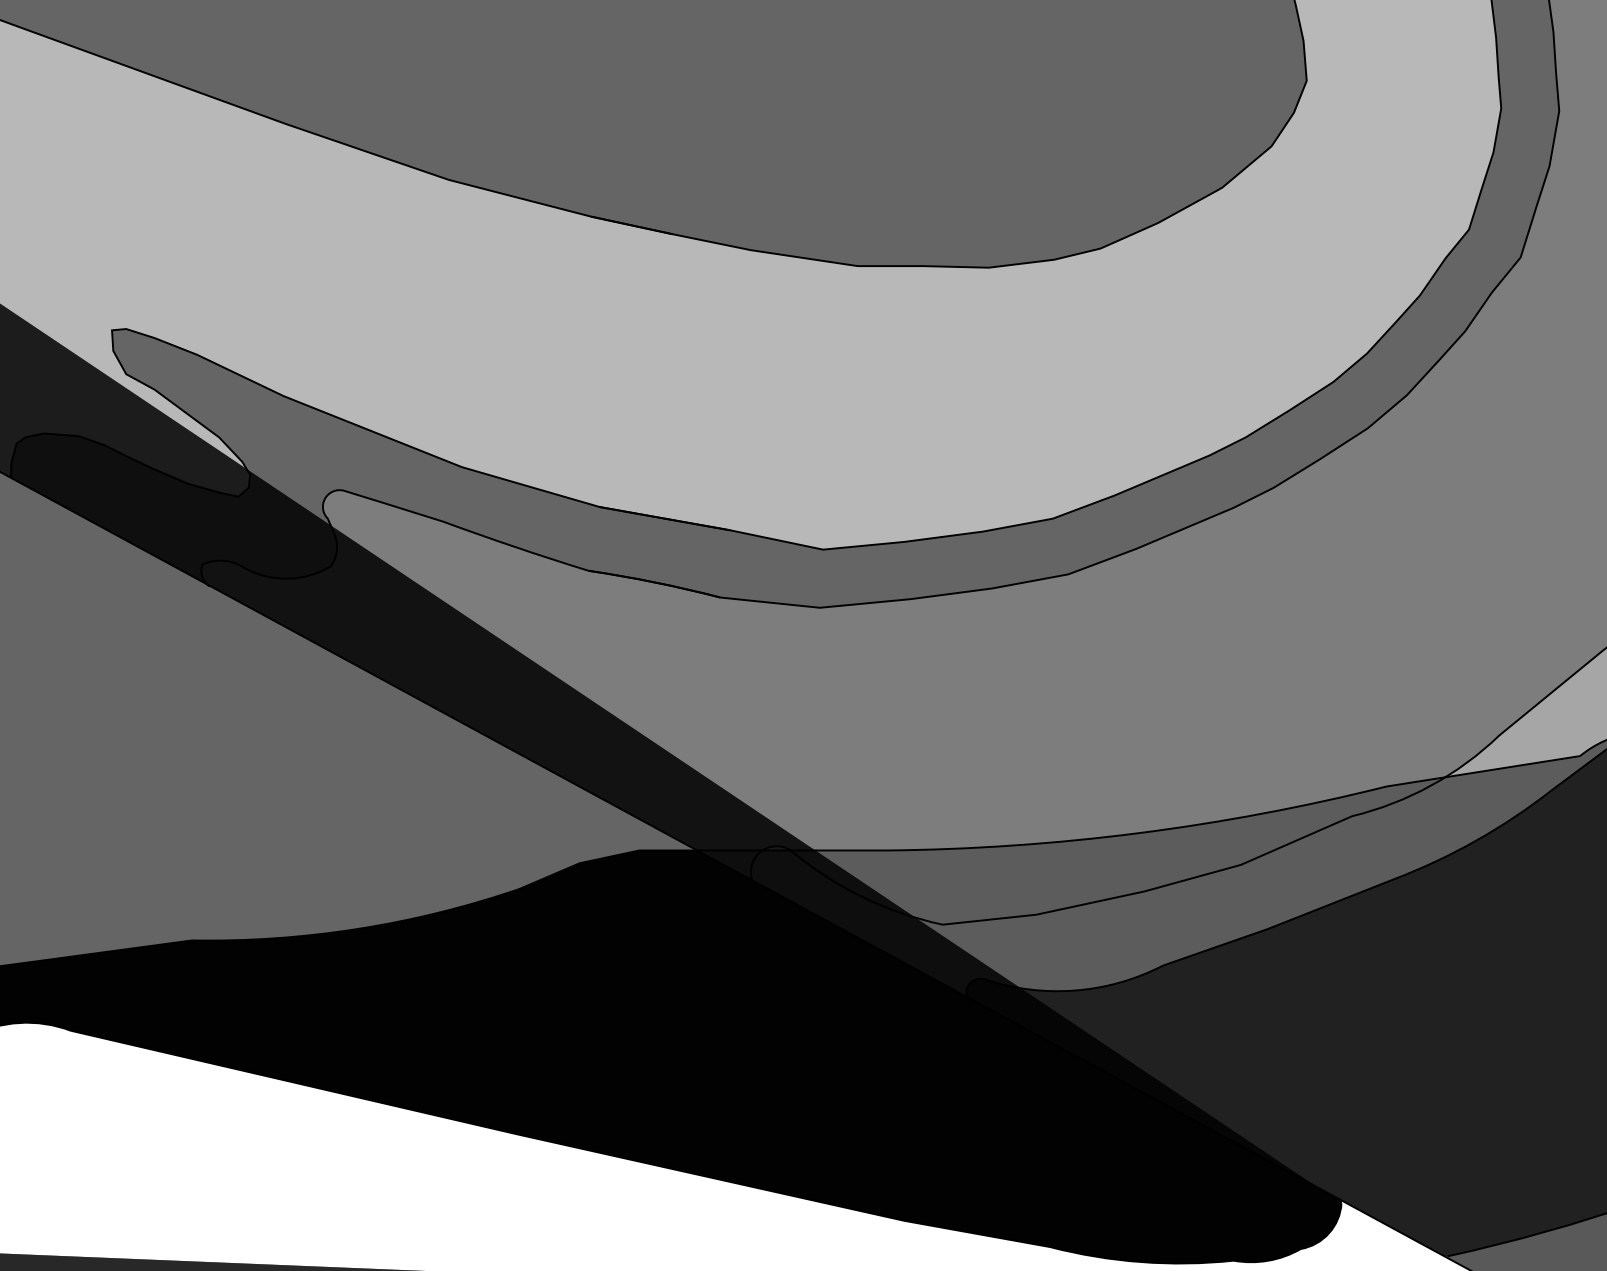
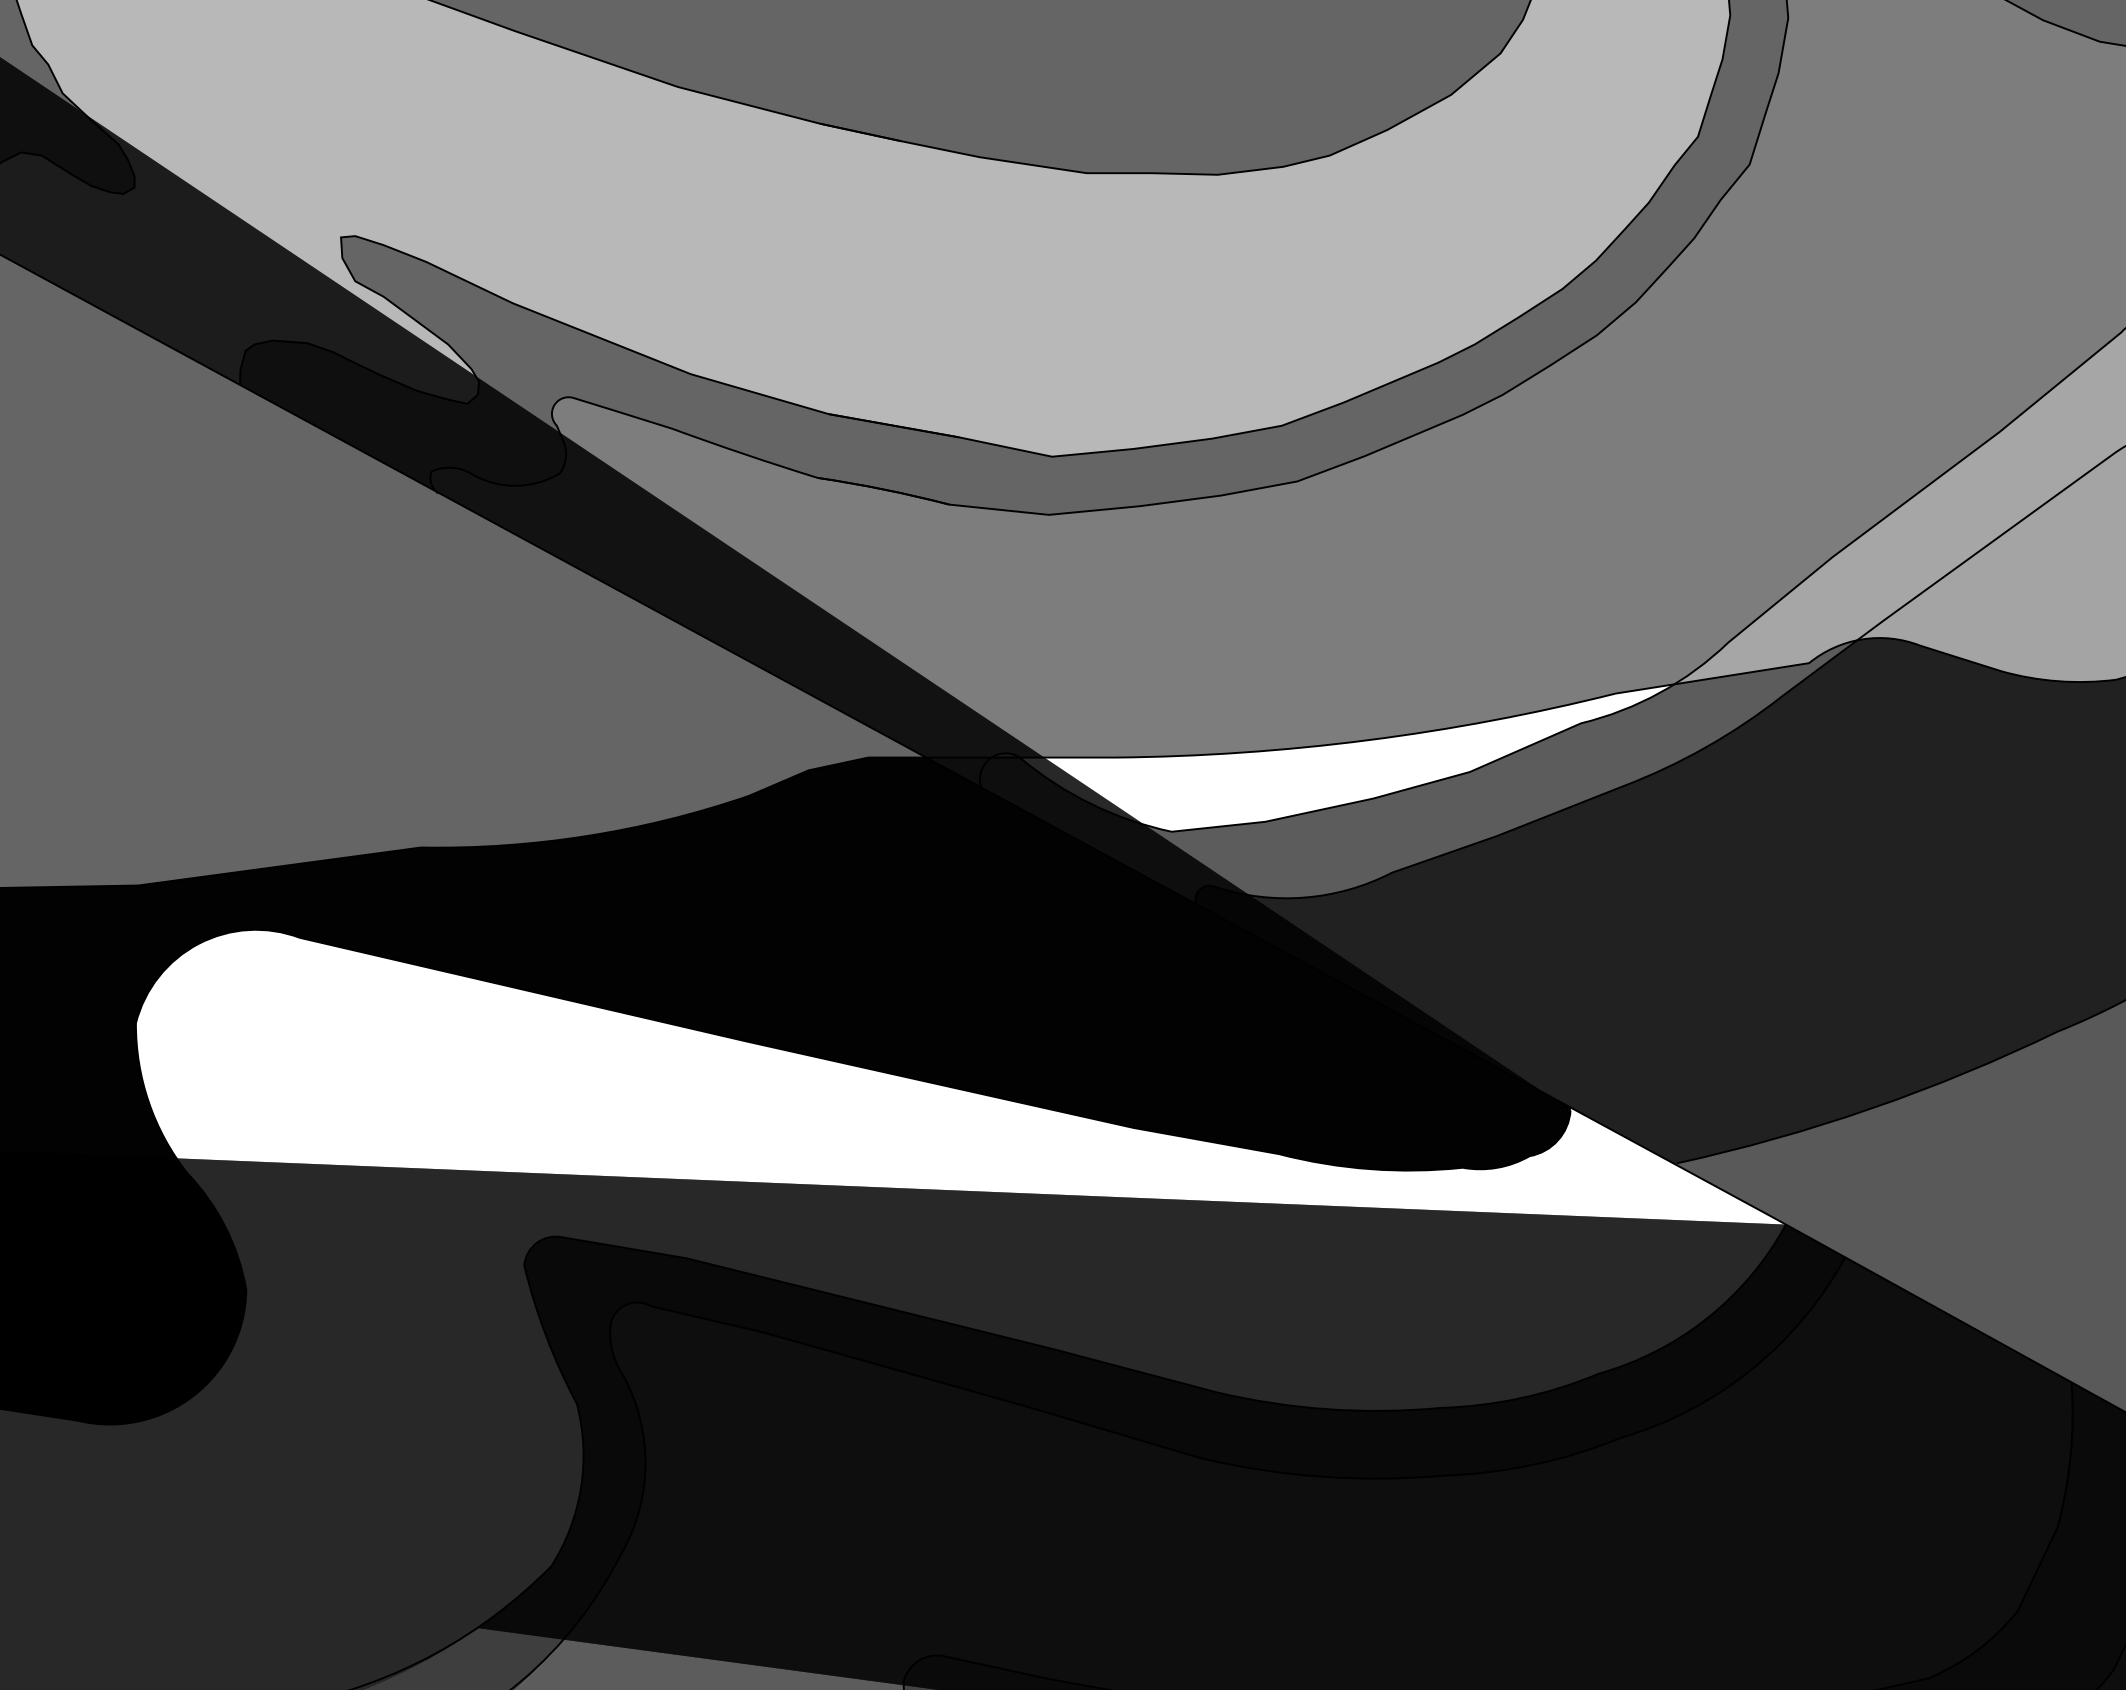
fill: (1117, 850) -> (1346, 757), removed

